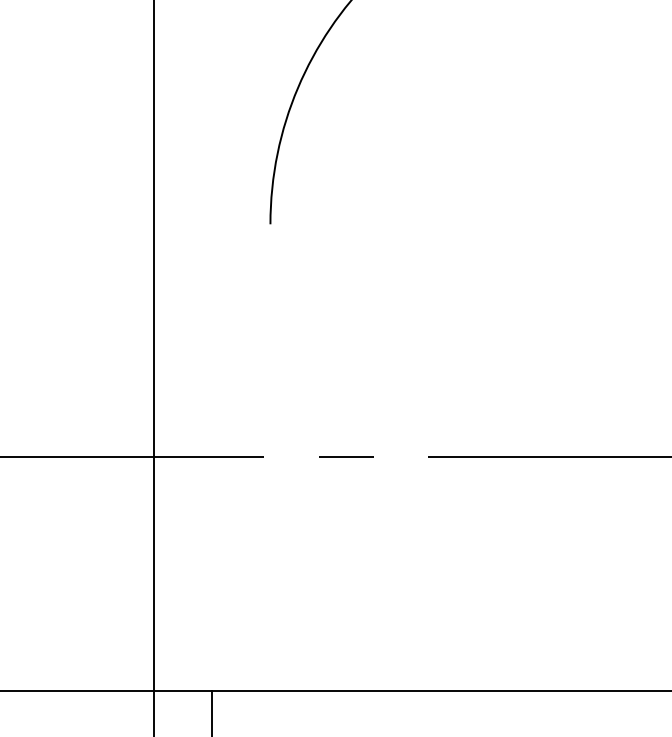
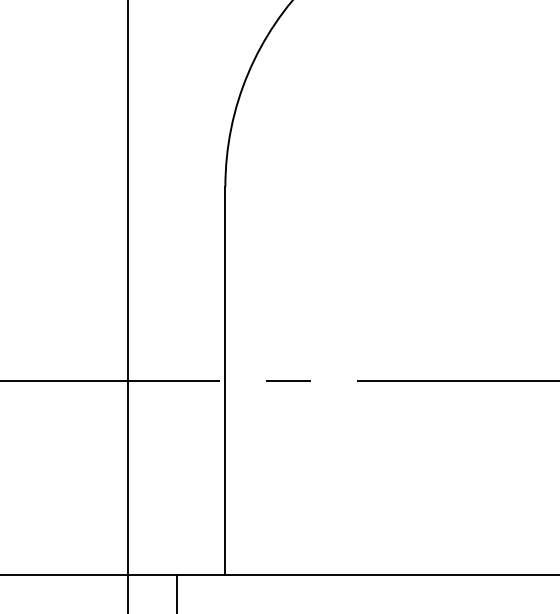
line: (270, 456) -> (225, 380), added

